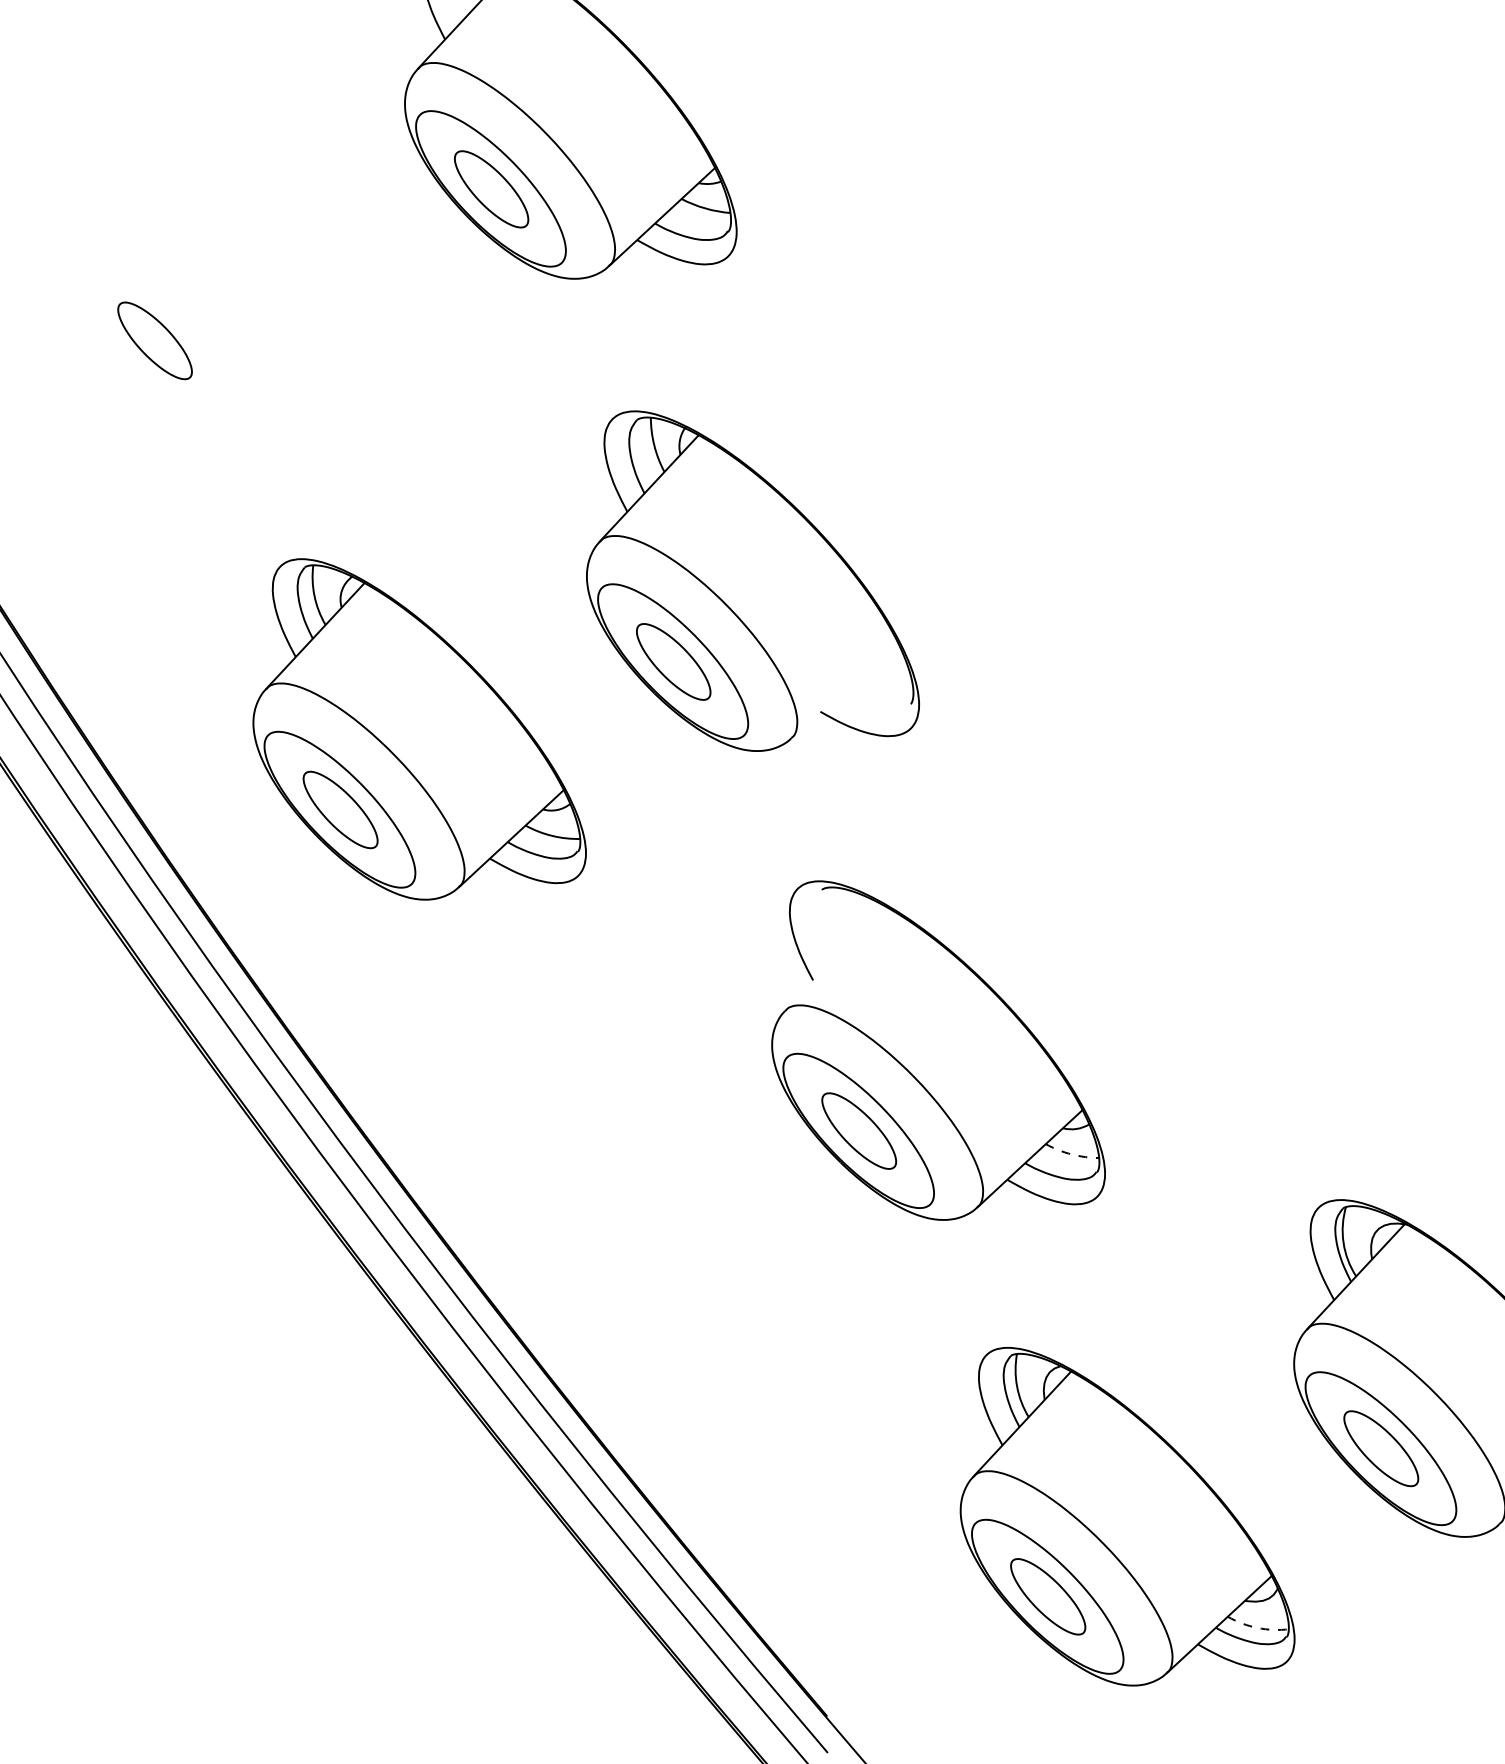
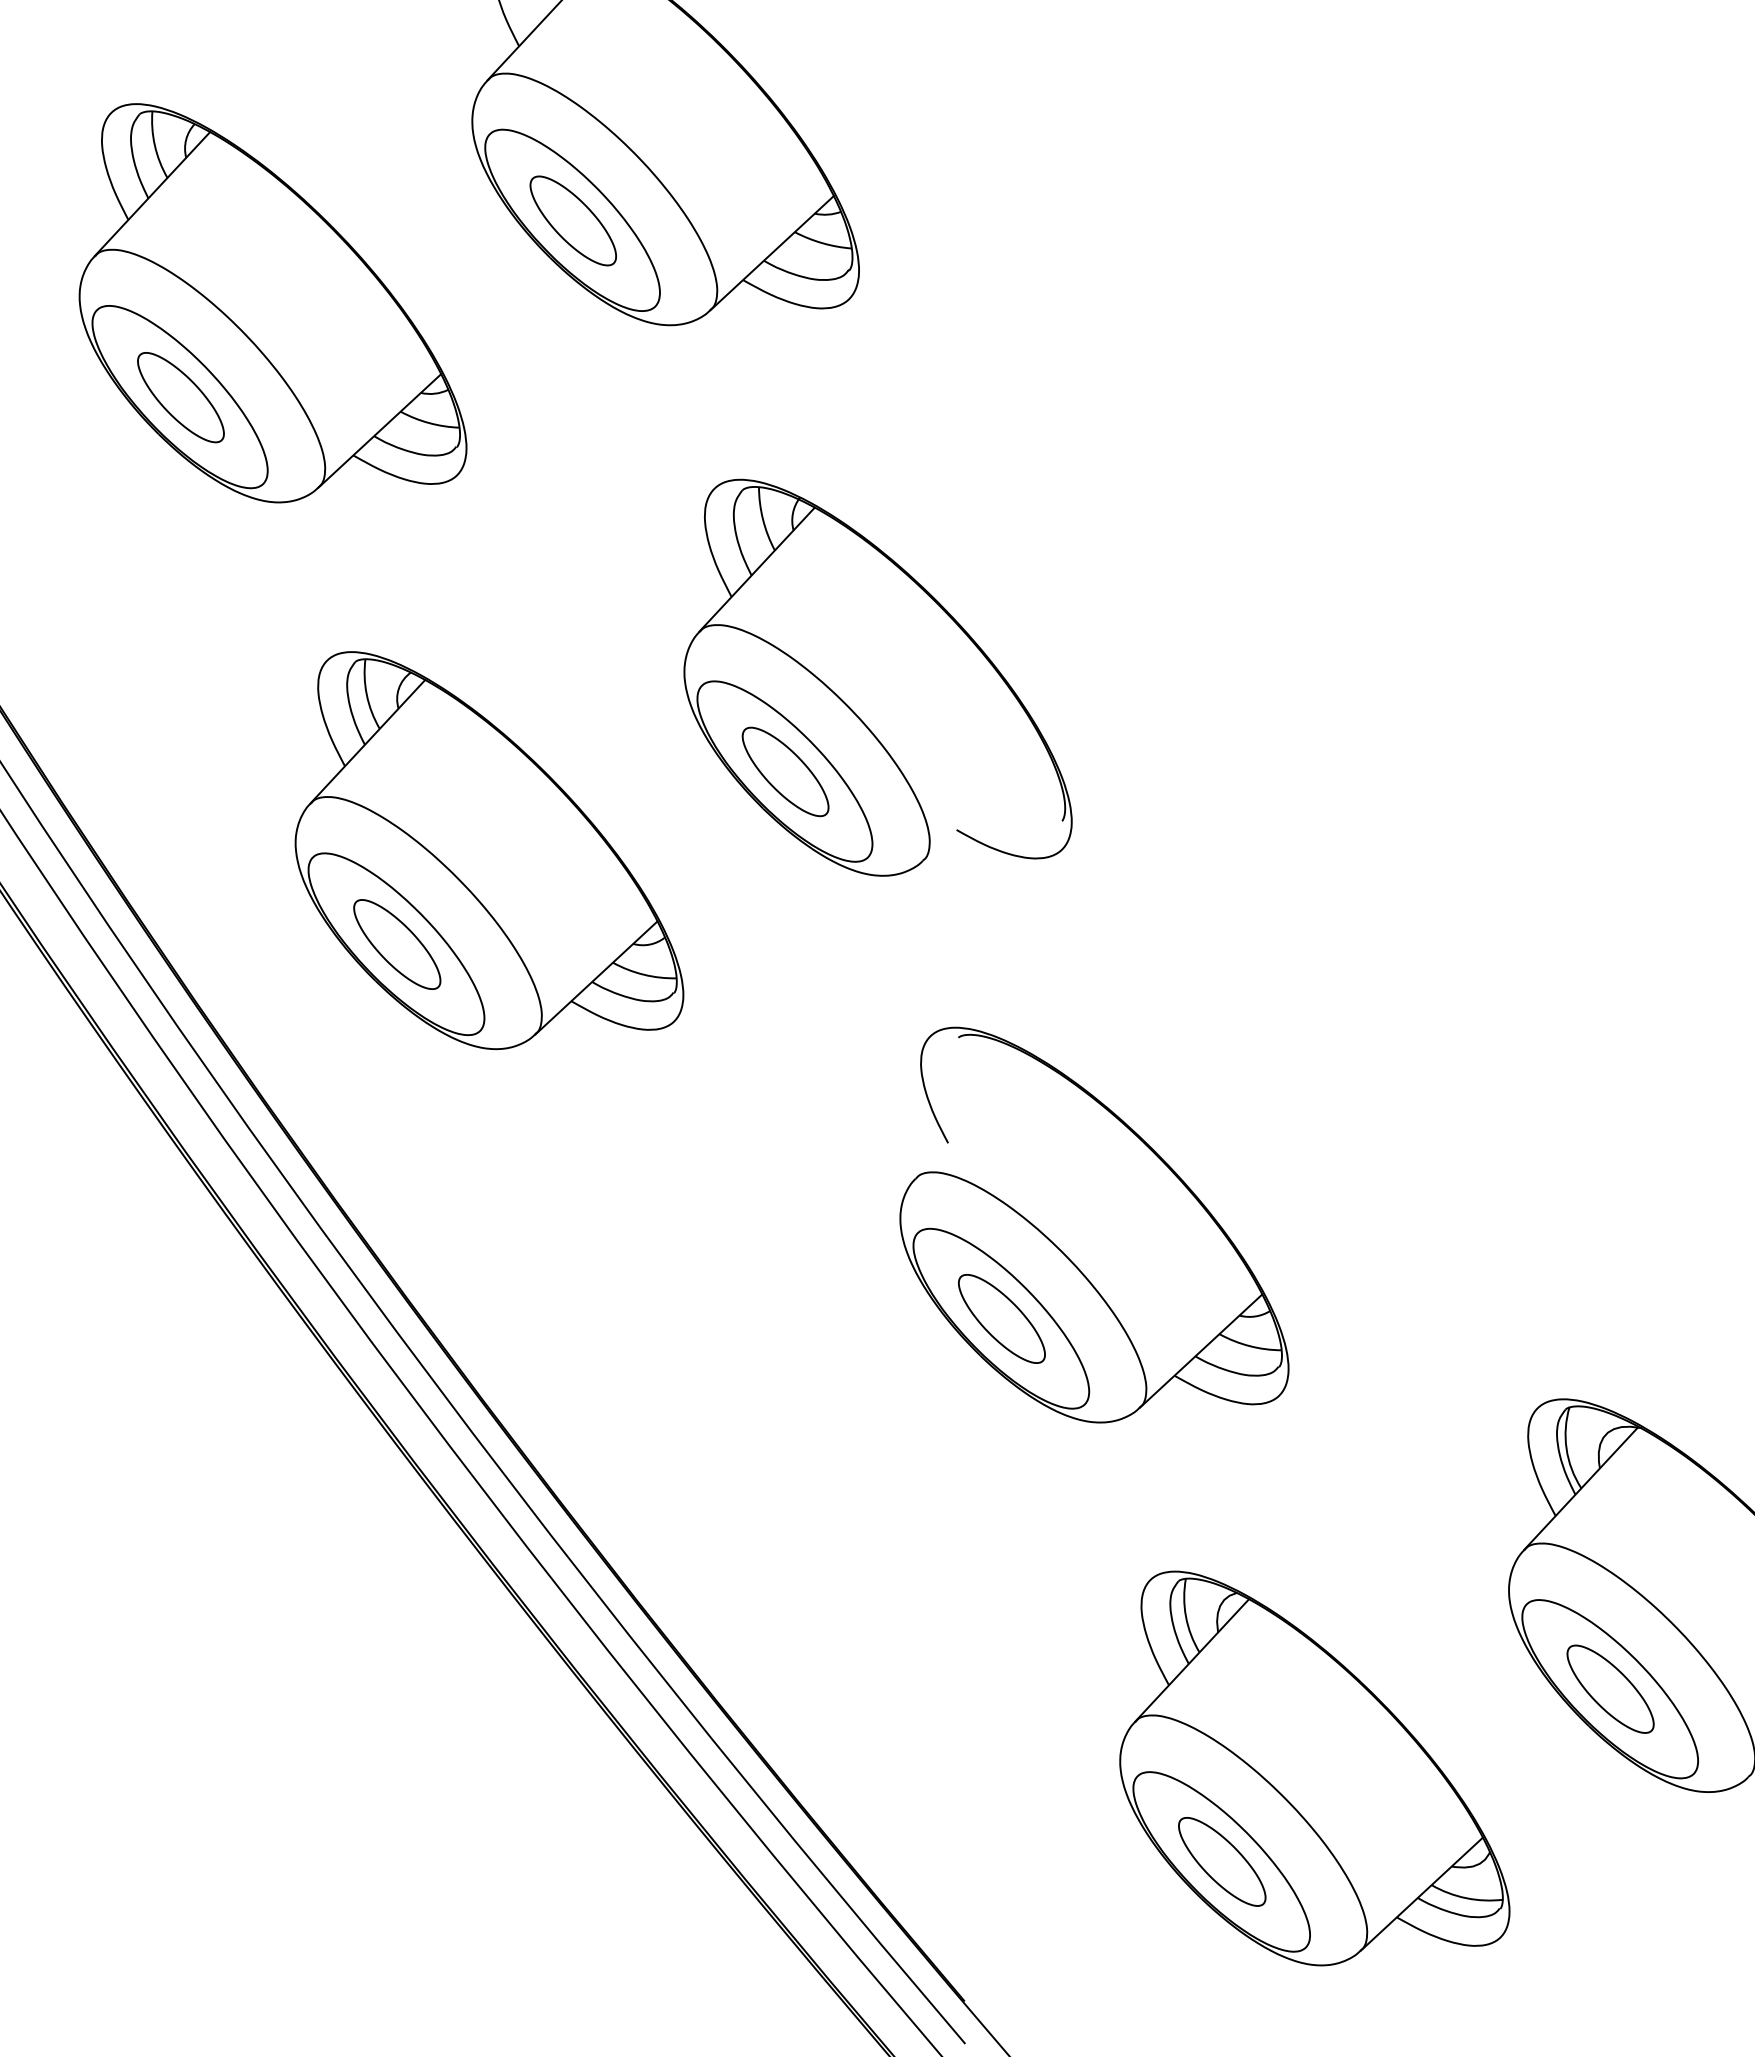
part: (233, 260) -> (272, 303), added
arc: (1071, 1154) -> (1249, 1346), dashed -> solid
arc: (1257, 1628) -> (1466, 1898), dashed -> solid

